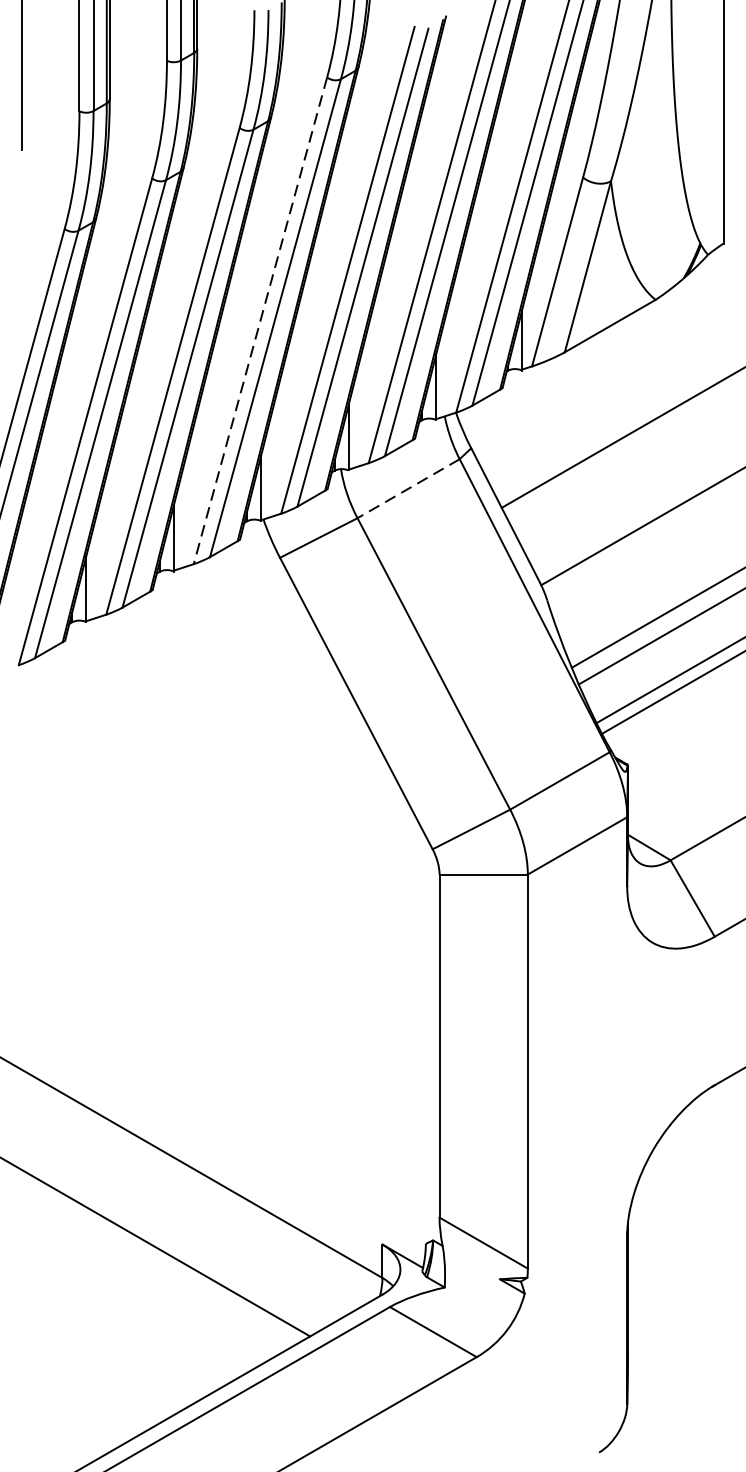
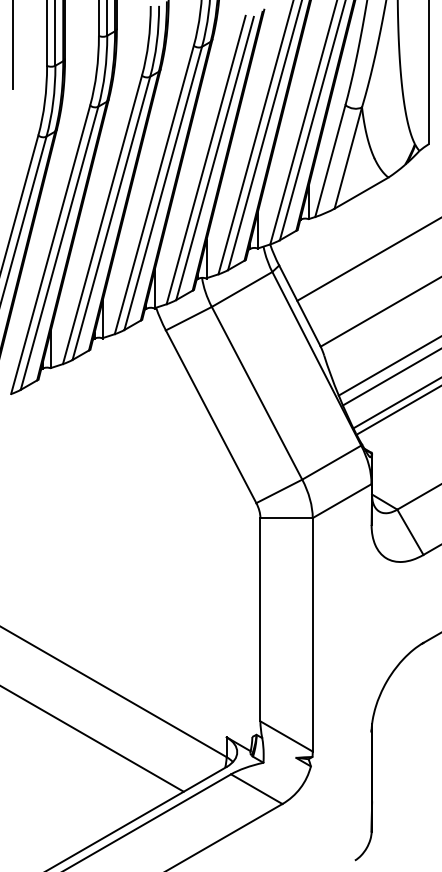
line: (260, 321) -> (154, 190), dashed -> solid
line: (409, 488) -> (242, 289), dashed -> solid

